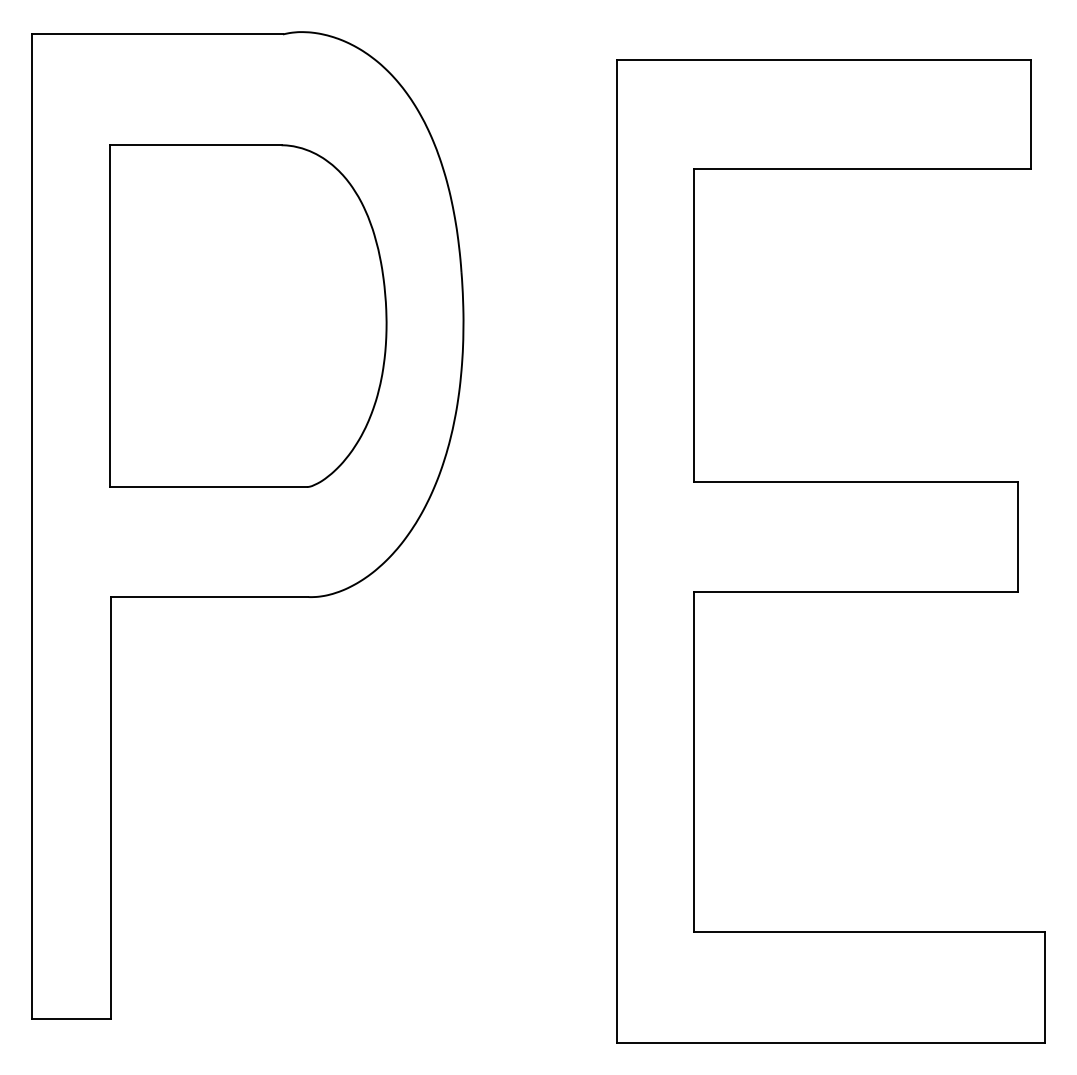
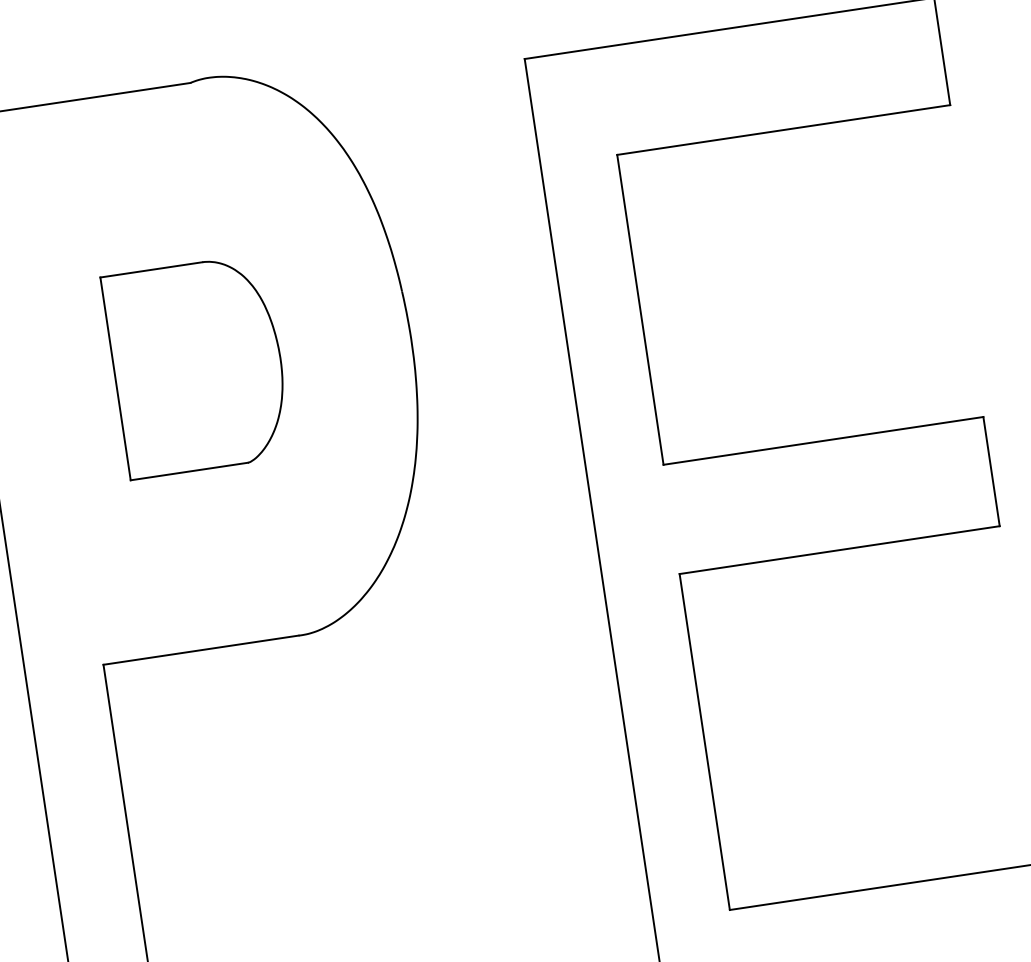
part: (248, 315) -> (197, 365), size x0.6

